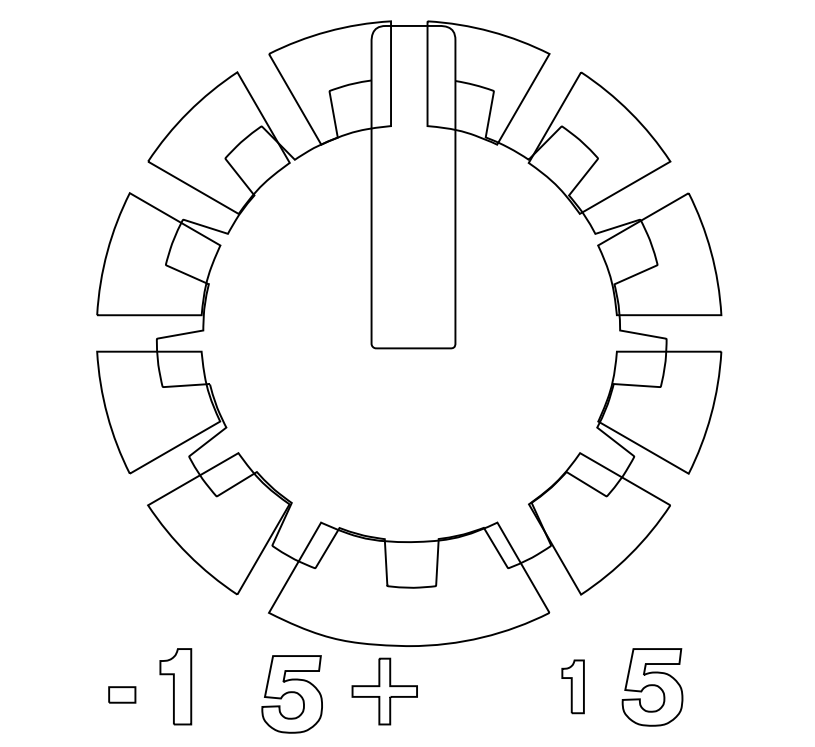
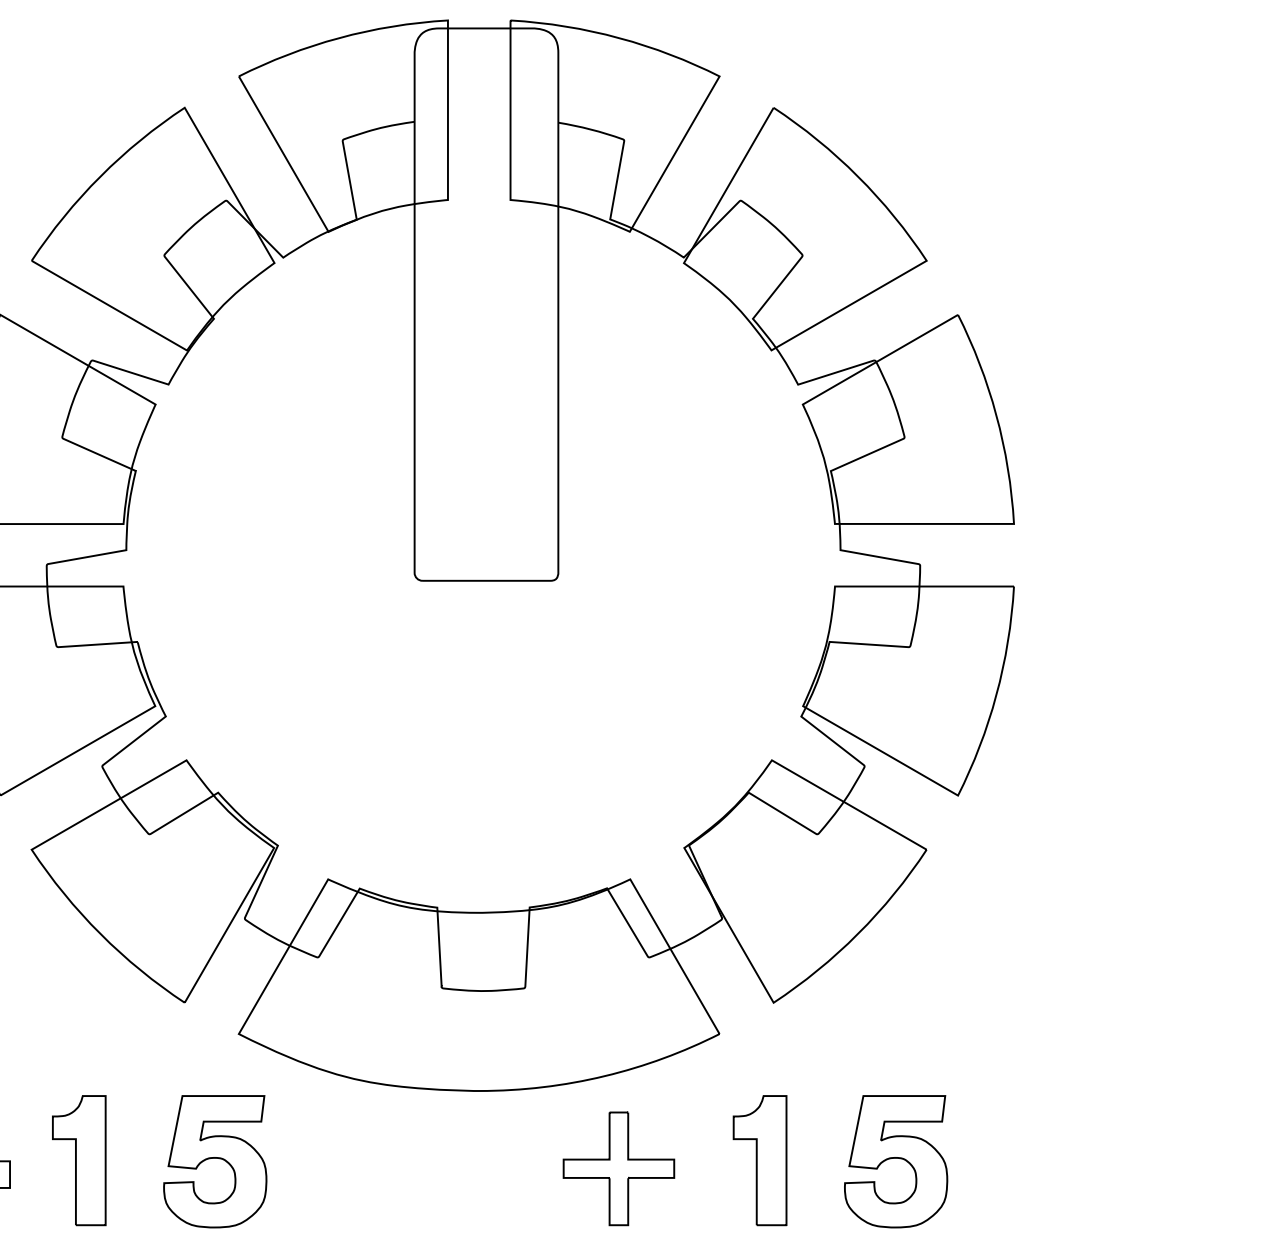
part: (572, 686) -> (758, 1160), size x1.43
part: (384, 691) -> (618, 1168), moved
part: (291, 694) -> (214, 1161), moved

